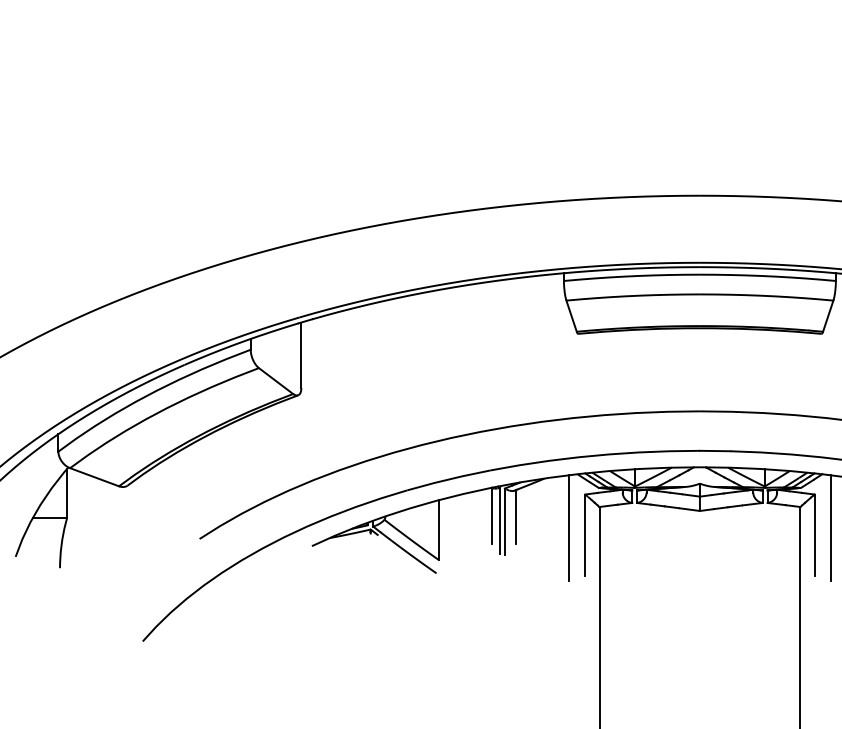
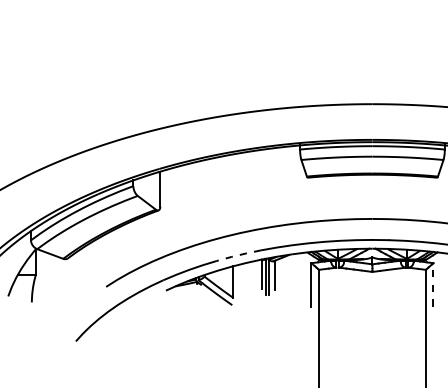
line: (448, 480) -> (238, 255), solid -> dashed
line: (568, 527) -> (302, 280), removed
line: (829, 527) -> (441, 280), removed
line: (814, 534) -> (433, 284), solid -> dashed

